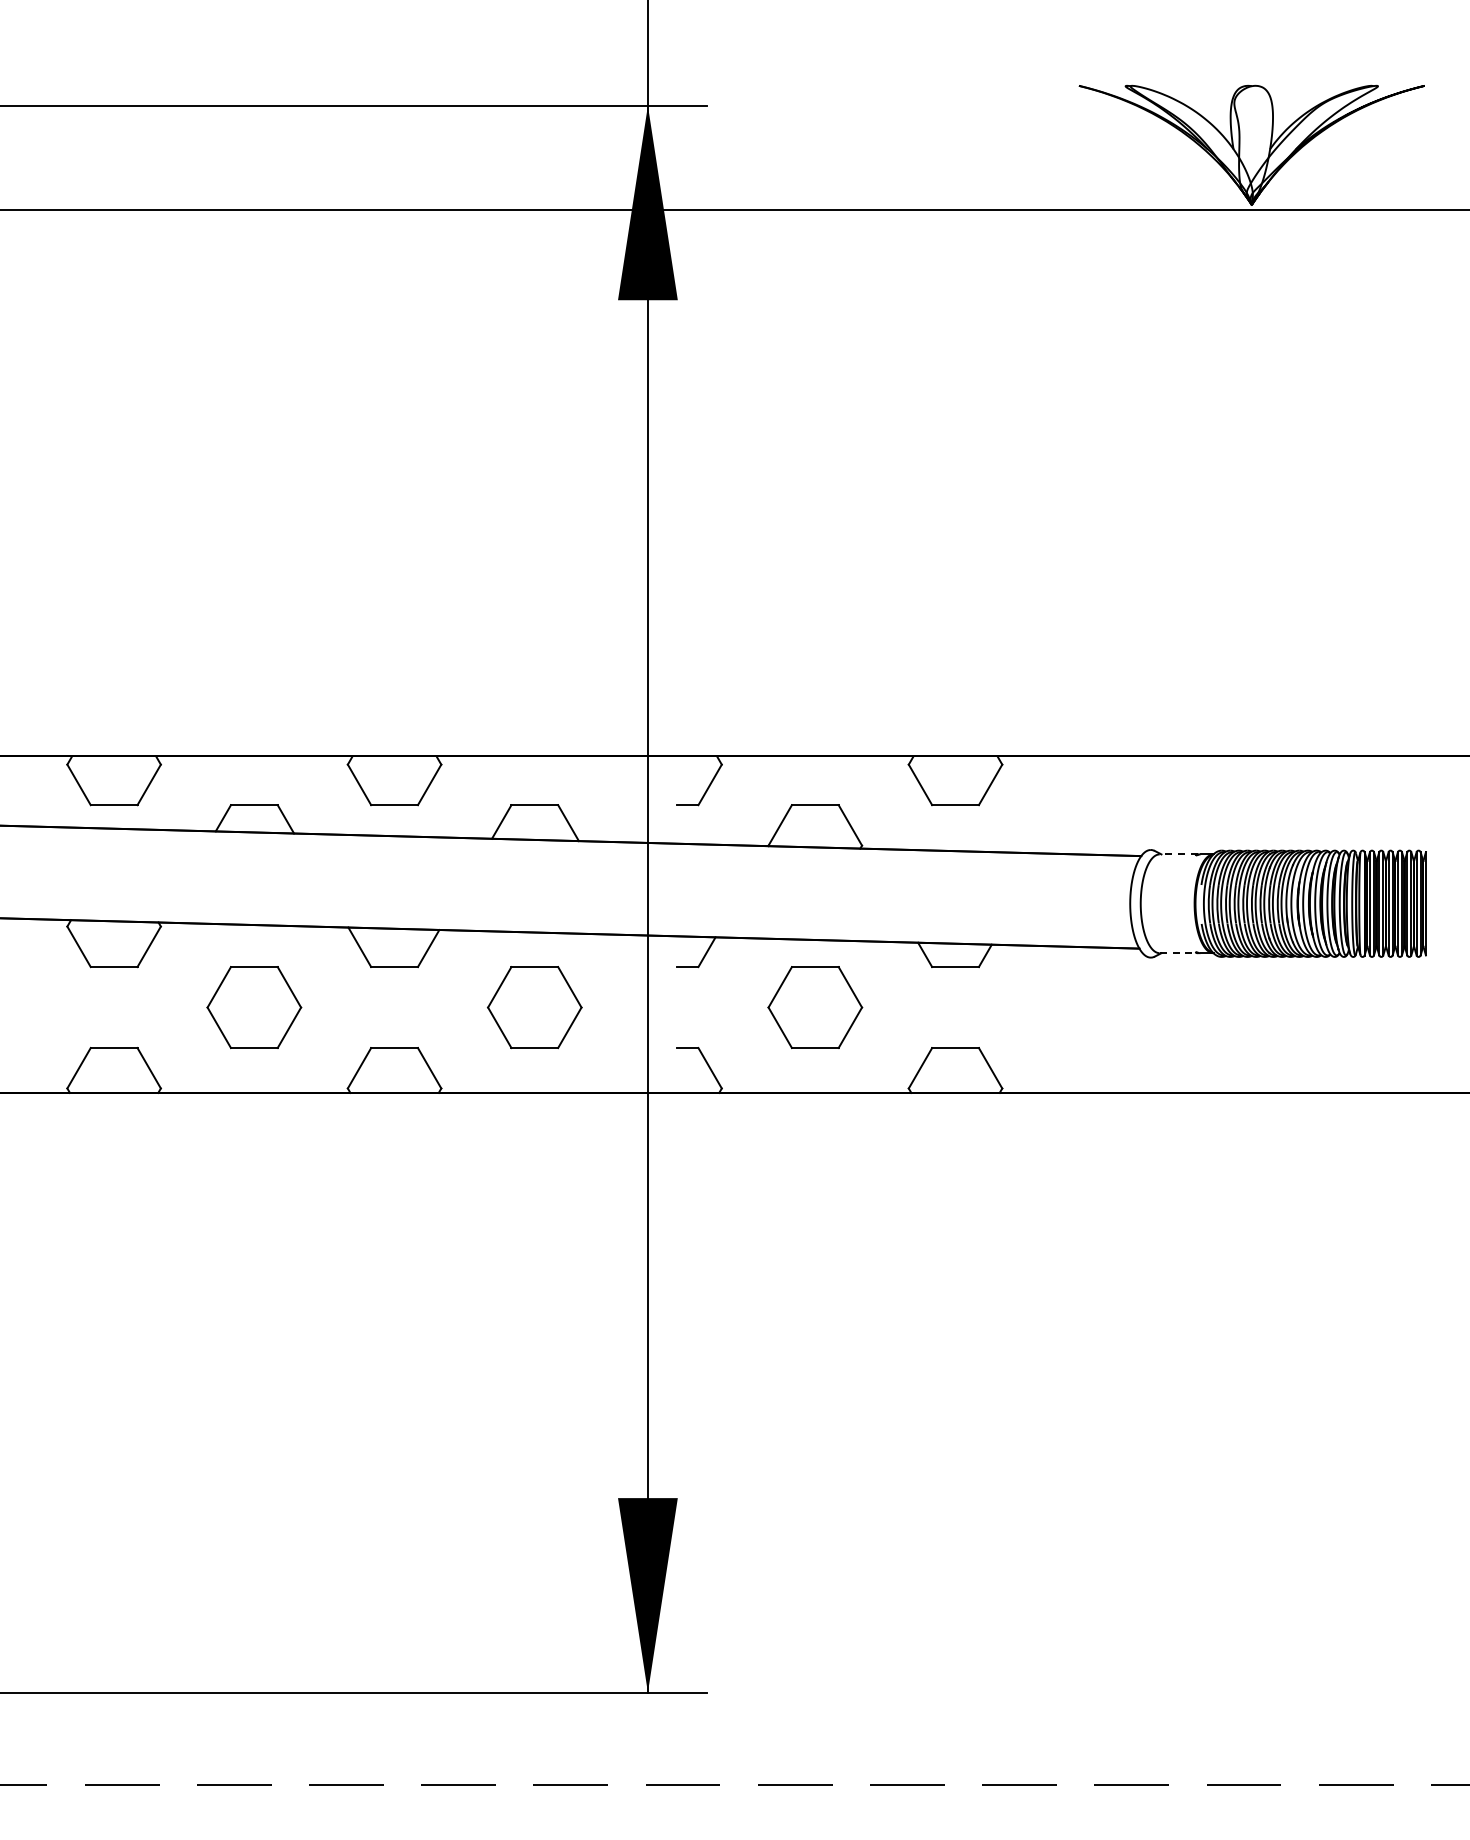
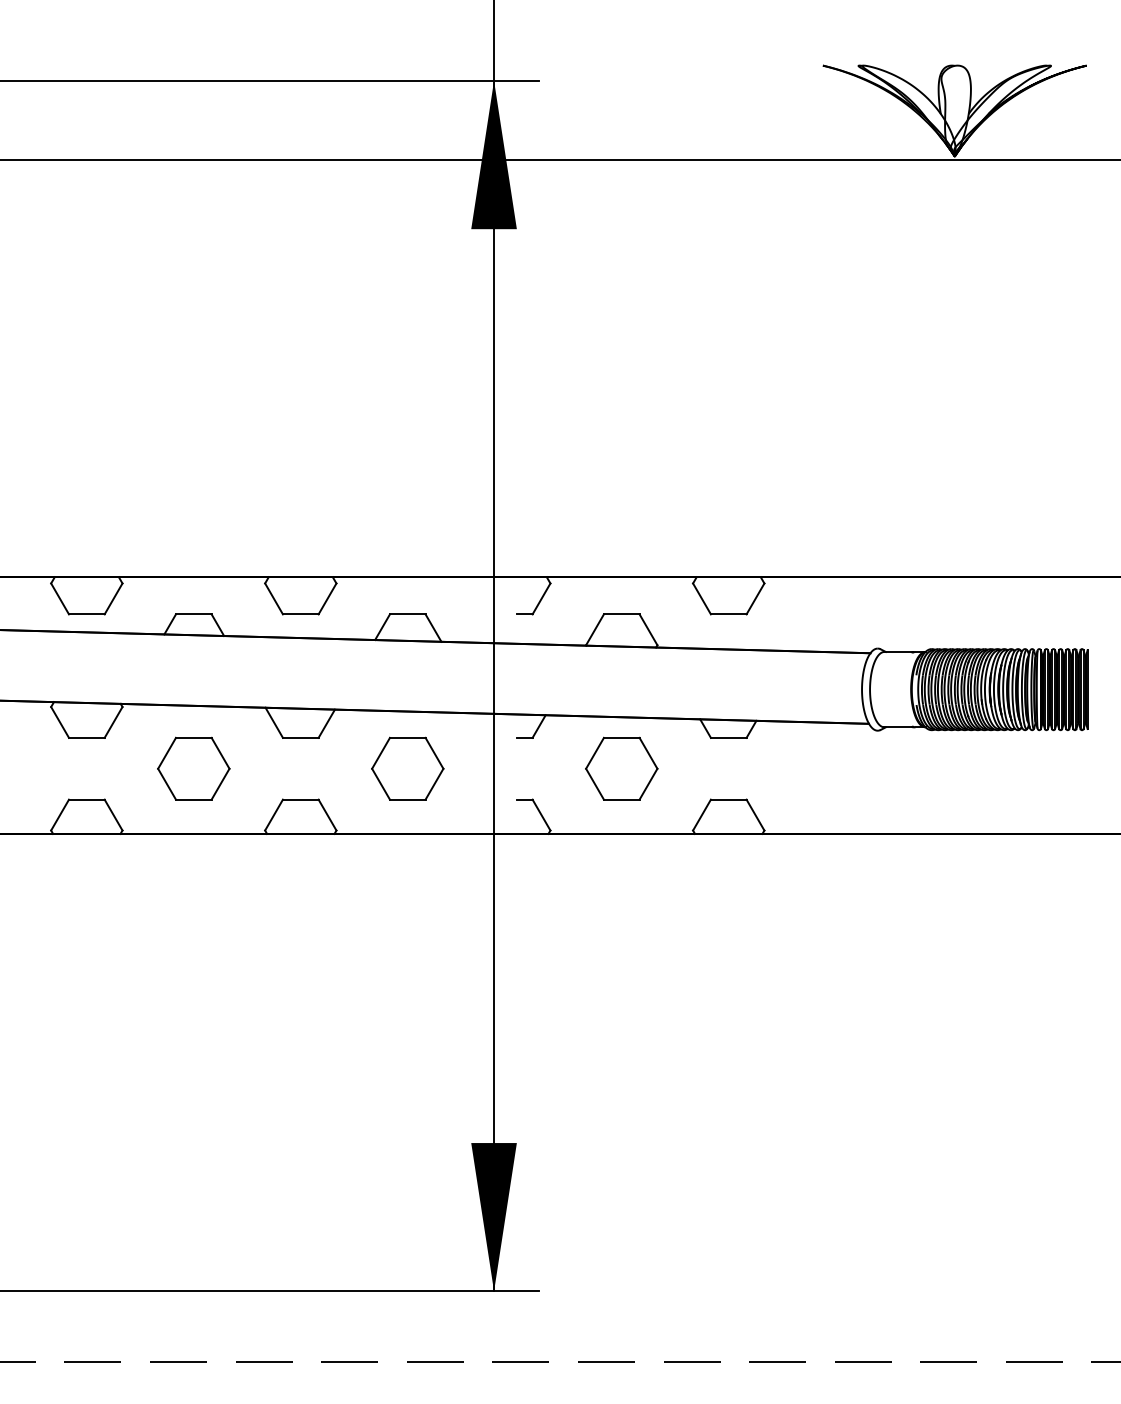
line: (1178, 854) -> (898, 652), dashed -> solid
line: (1178, 953) -> (898, 727), dashed -> solid

